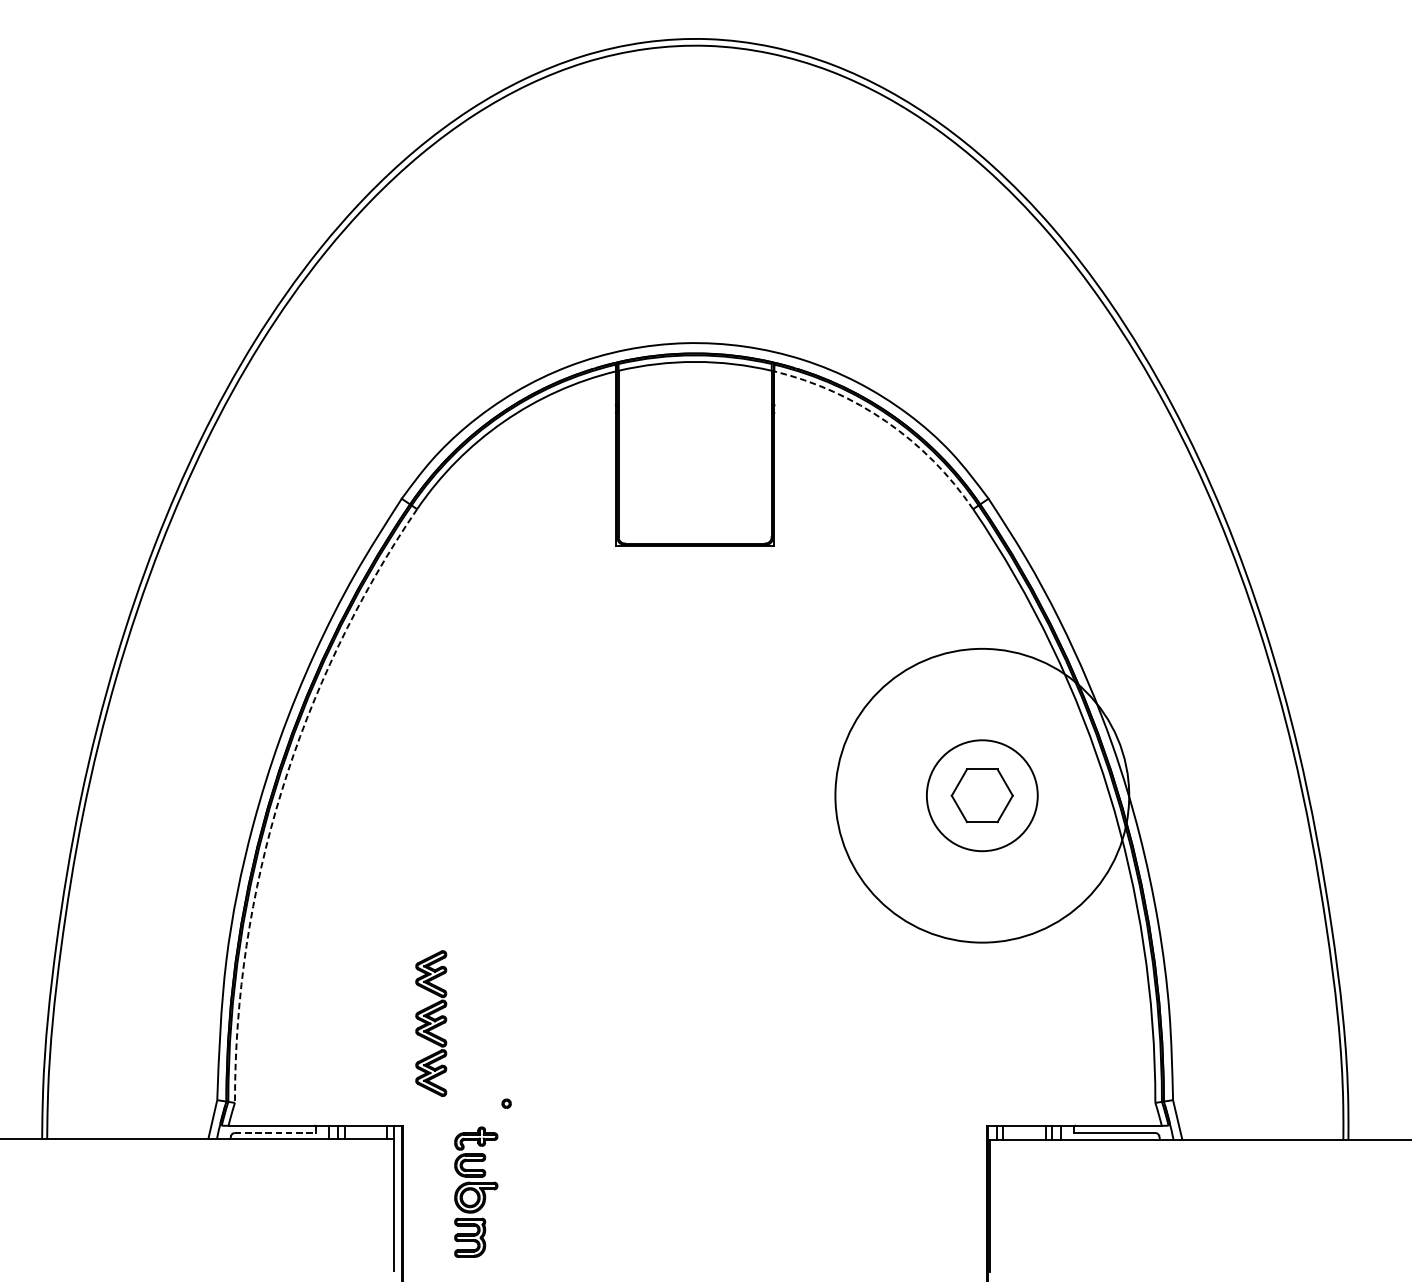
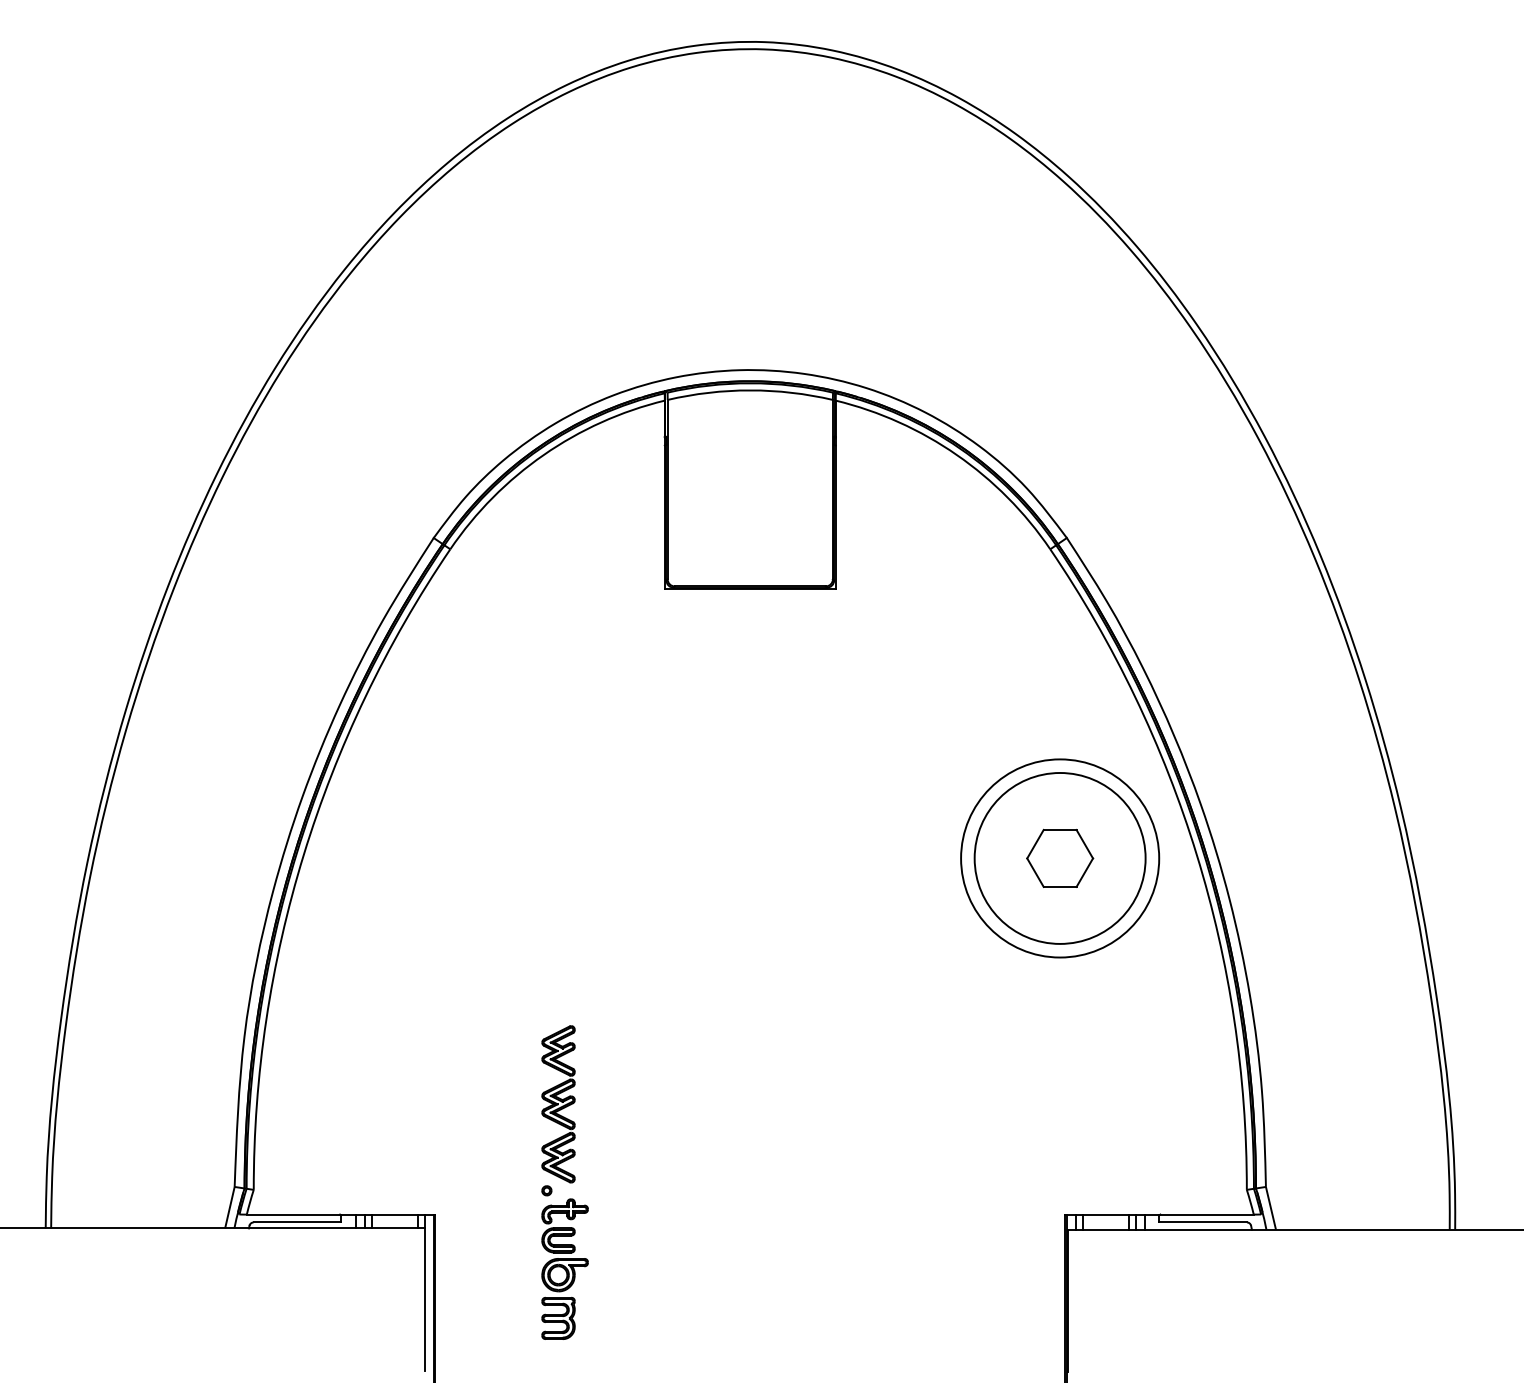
arc: (886, 422) -> (956, 455), dashed -> solid
arc: (281, 792) -> (303, 854), dashed -> solid
circle: (981, 794) -> (1059, 857), size x1.43
circle: (982, 795) -> (1060, 858), size x0.62
part: (431, 1023) -> (558, 1104), moved
line: (275, 1133) -> (297, 1222), dashed -> solid
part: (475, 1191) -> (564, 1268), moved

